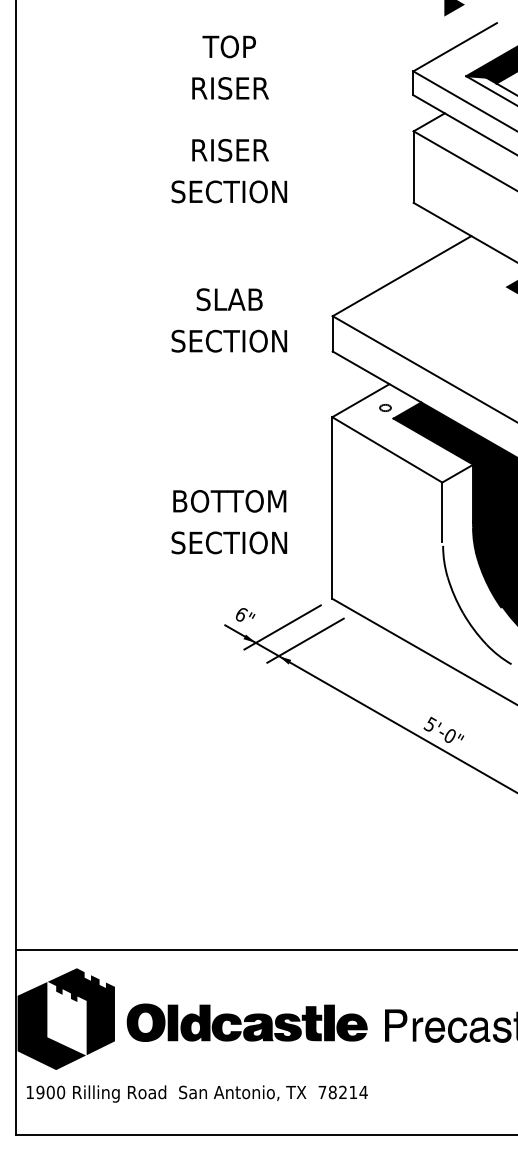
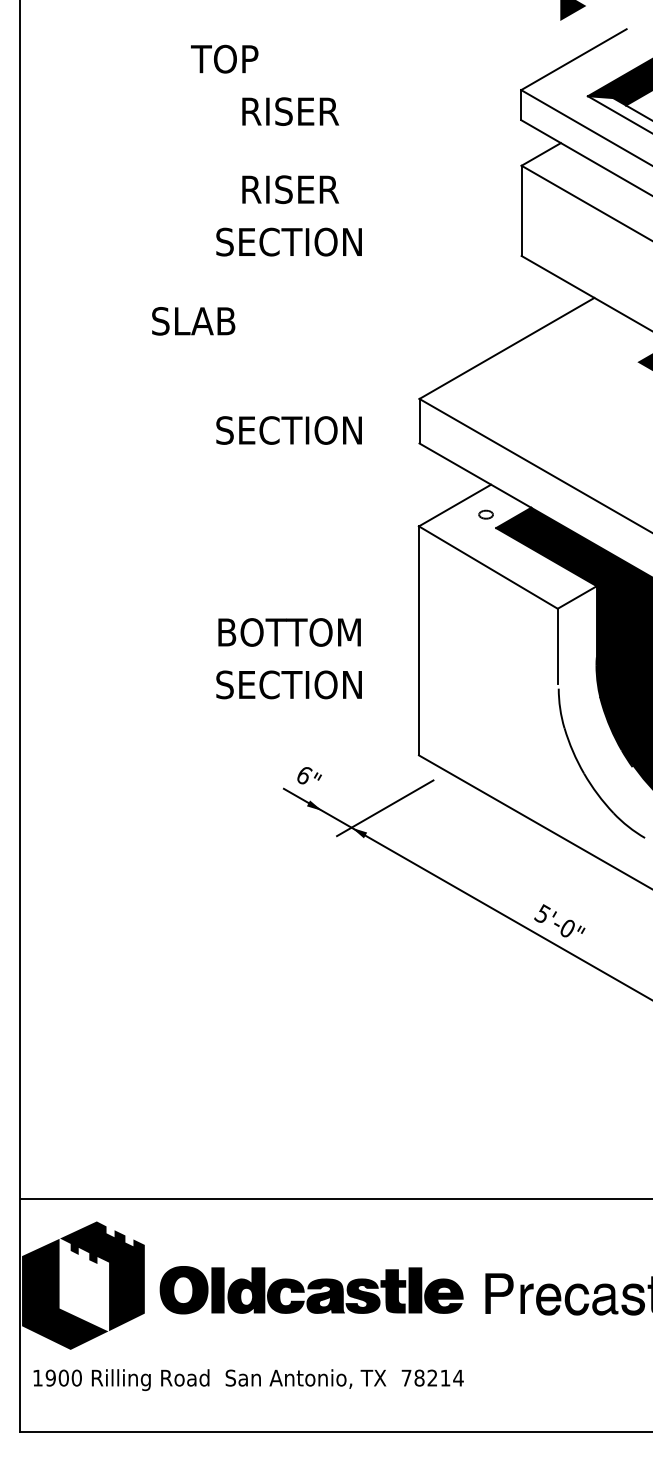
text: (228, 46) -> (223, 58), moved
text: (229, 299) -> (193, 321), moved
line: (282, 627) -> (356, 791), removed

